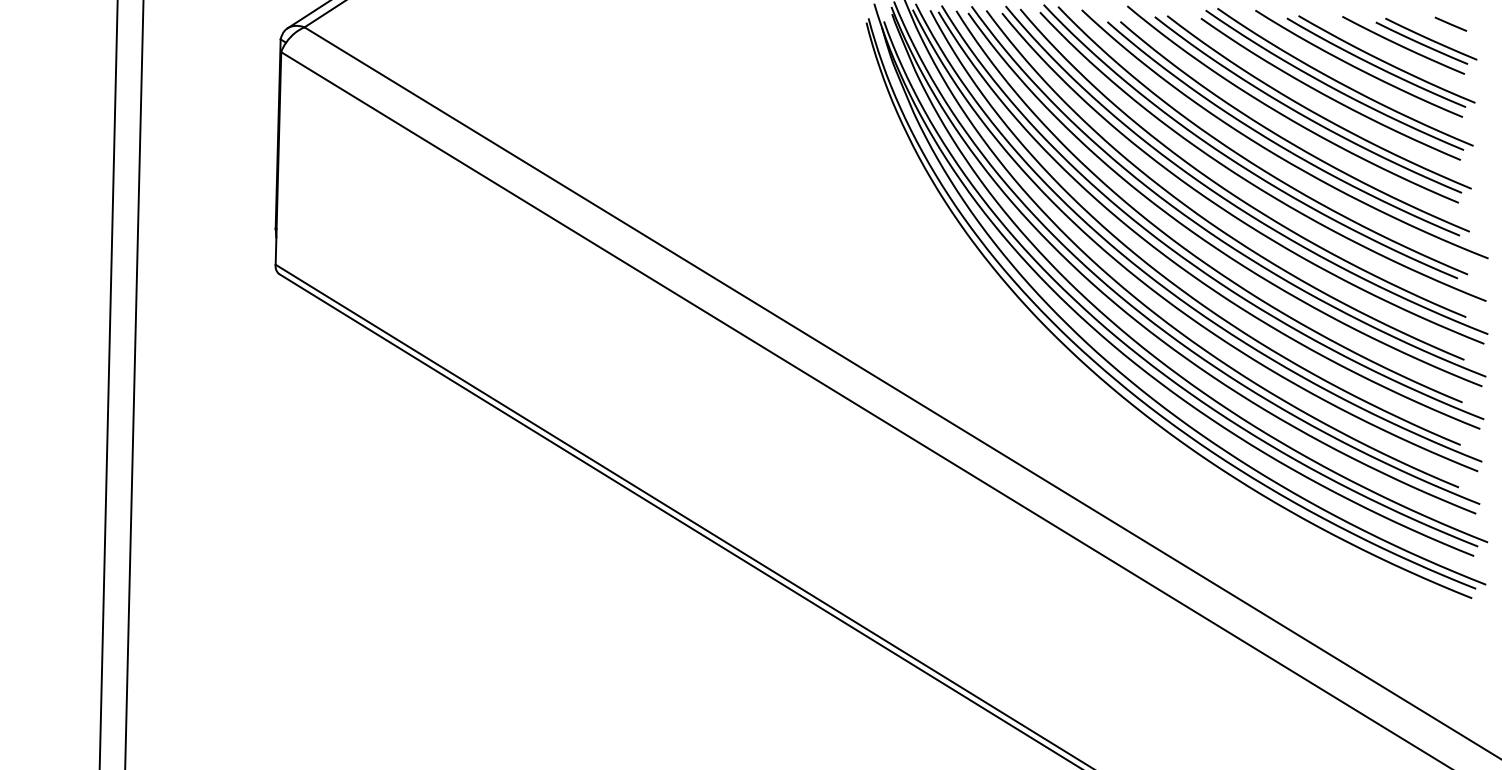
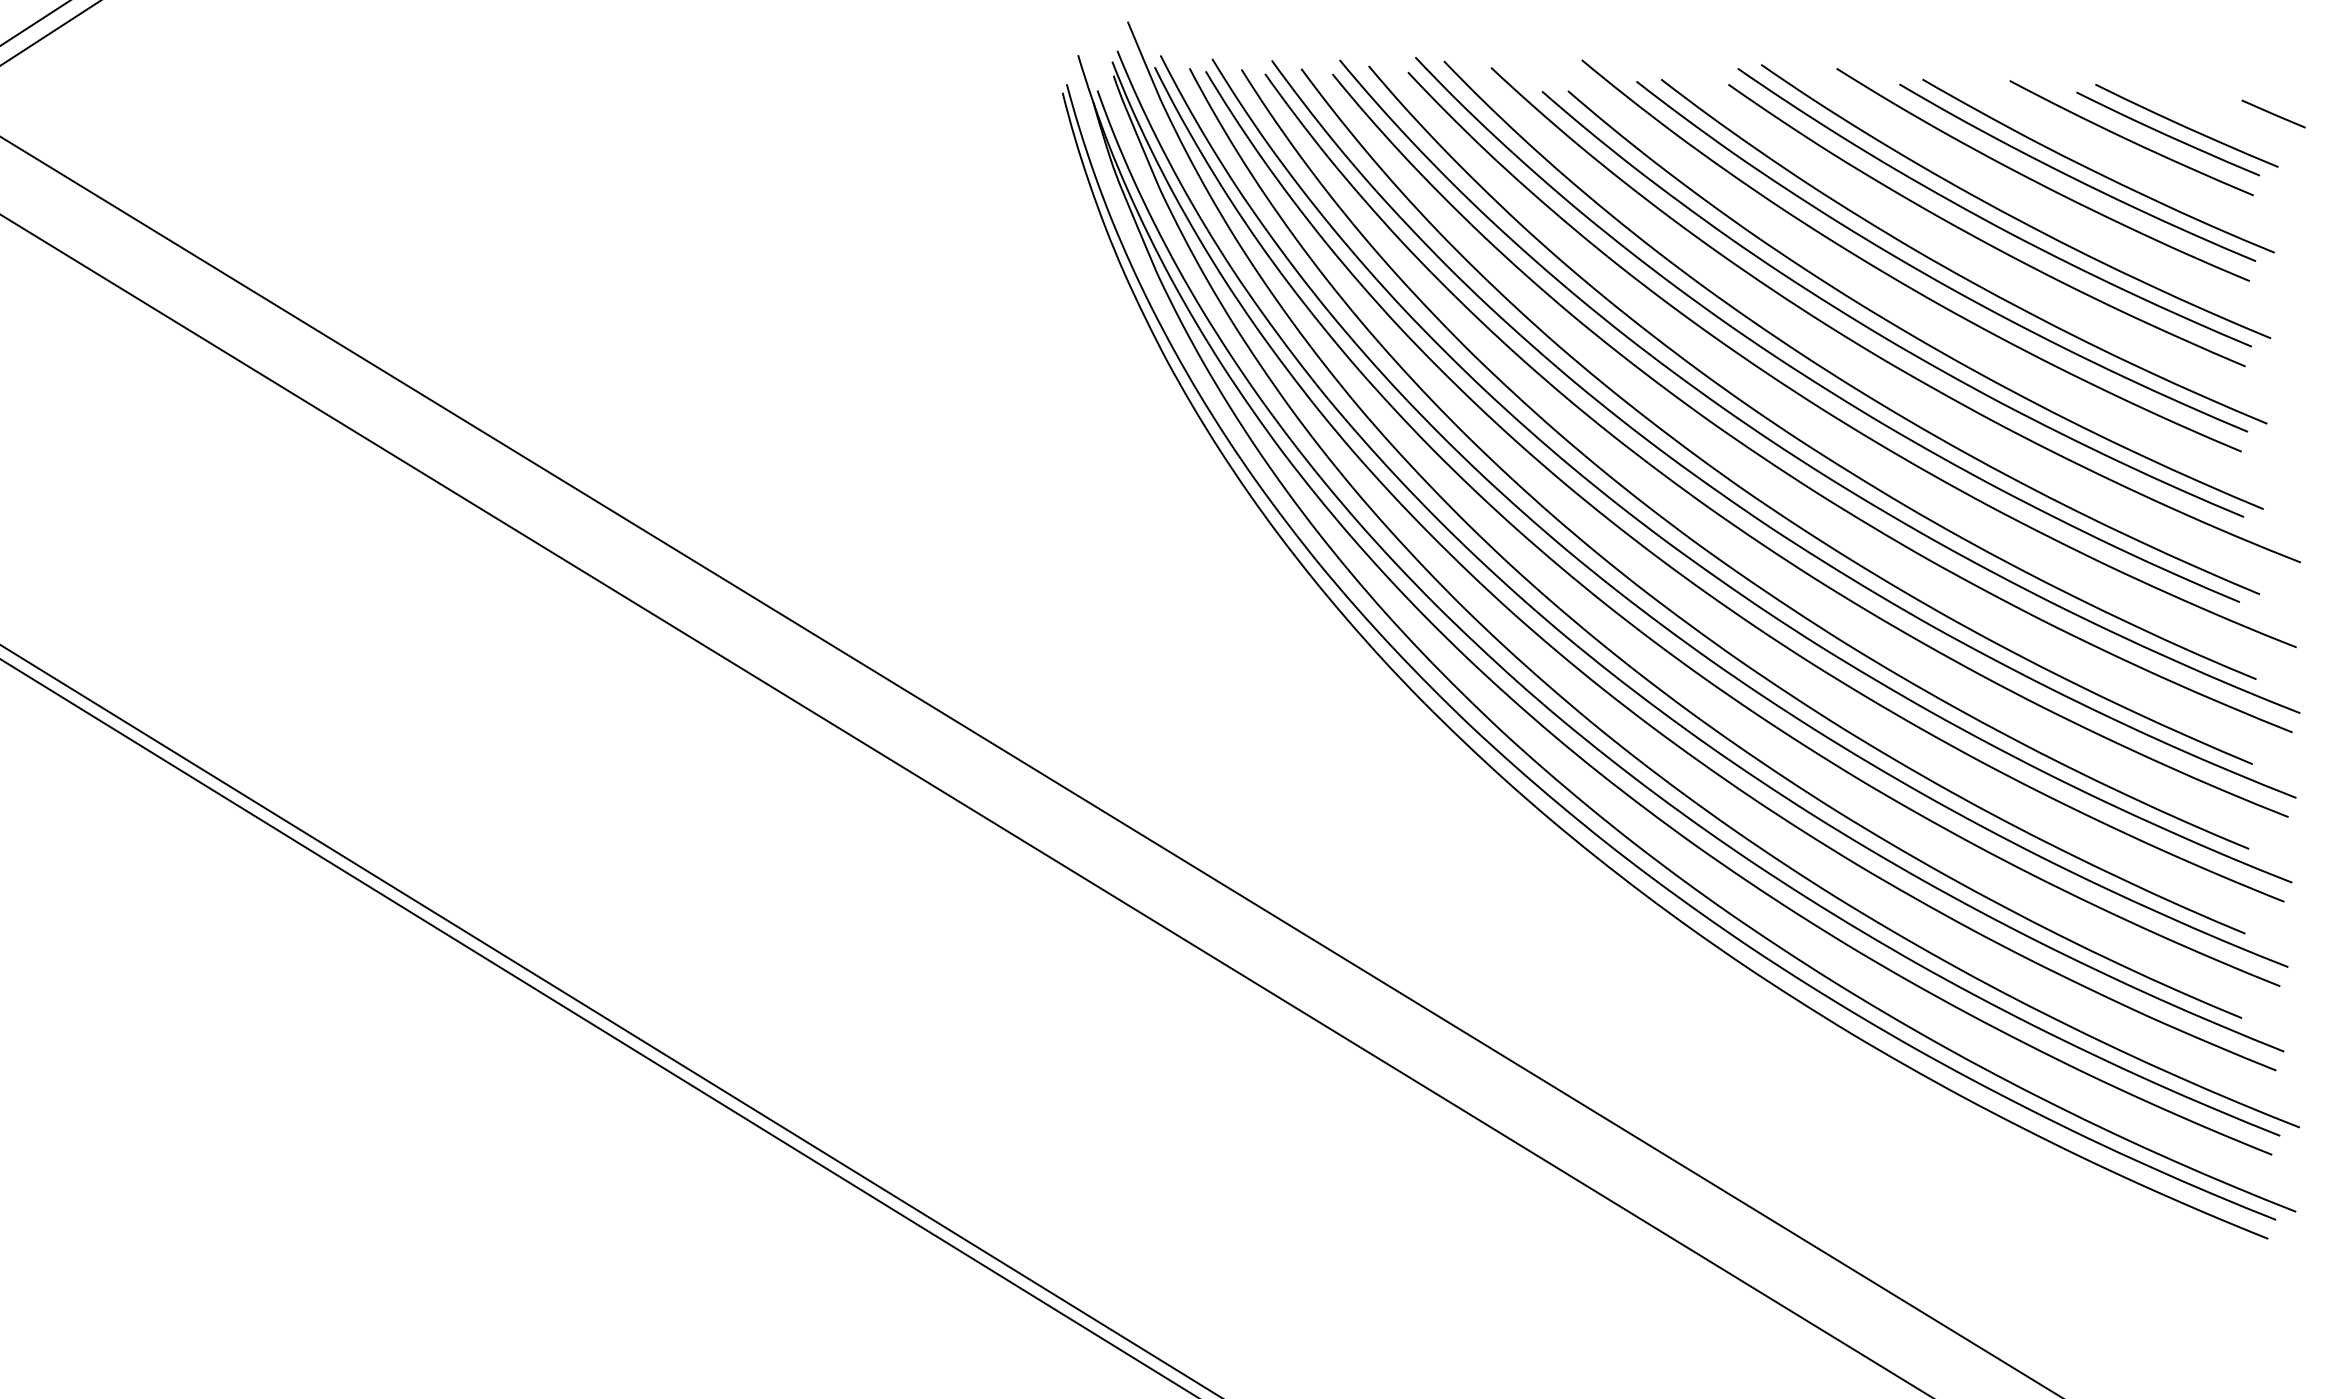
line: (1450, 23) -> (2272, 112), moved

